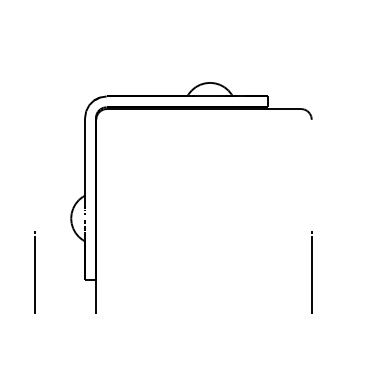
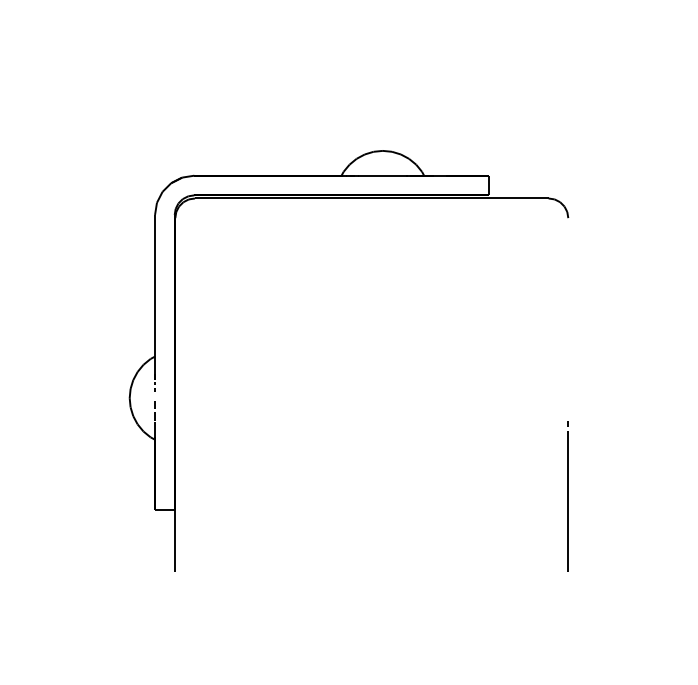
line: (34, 272) -> (62, 496), removed

